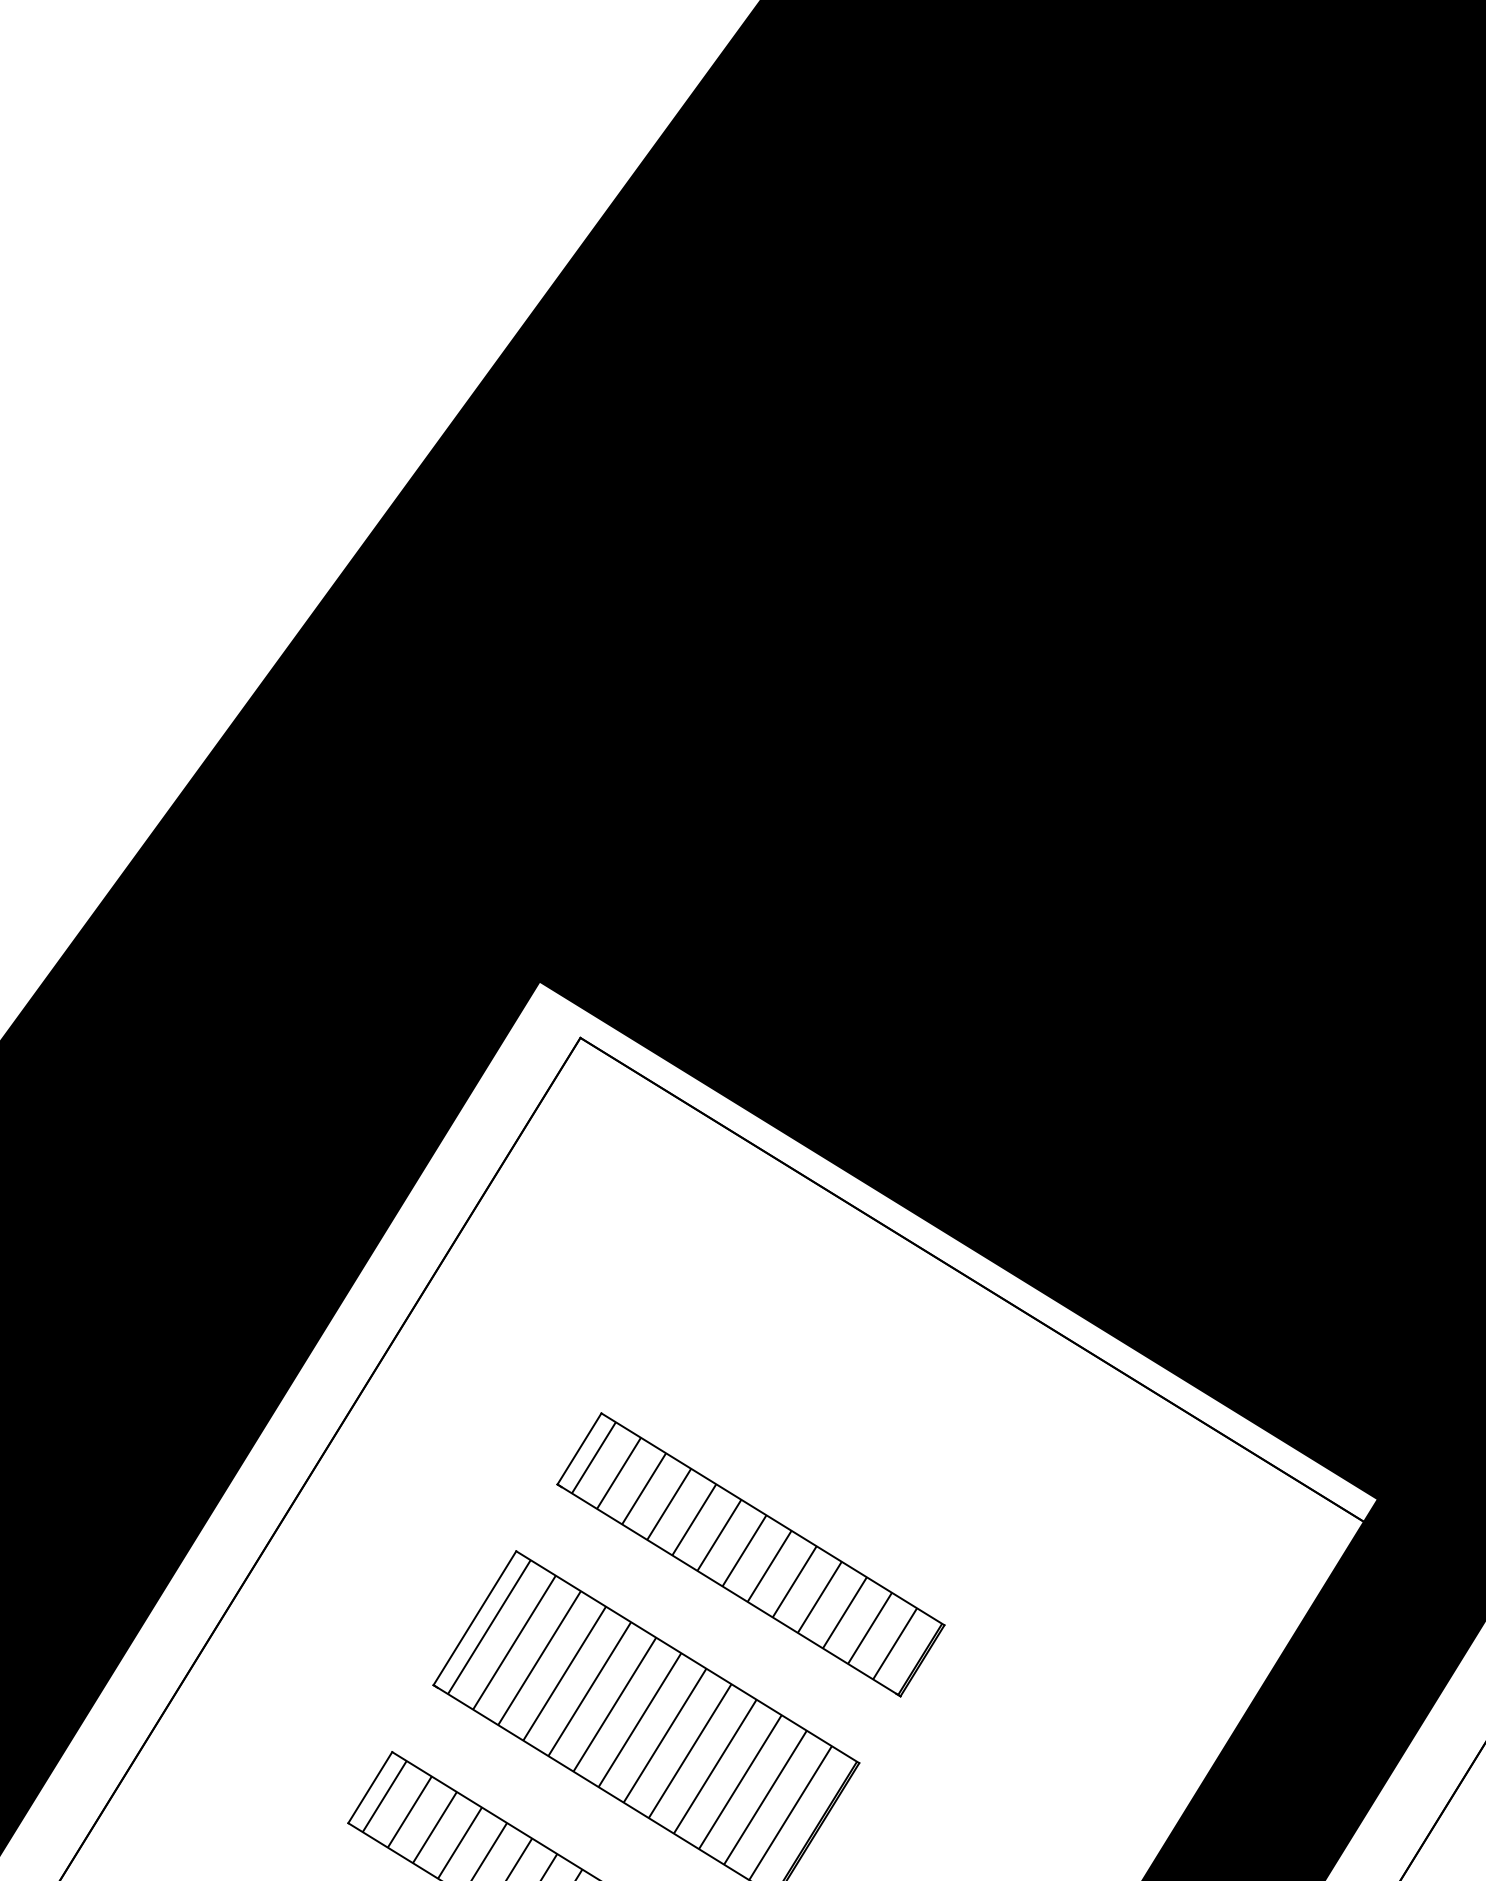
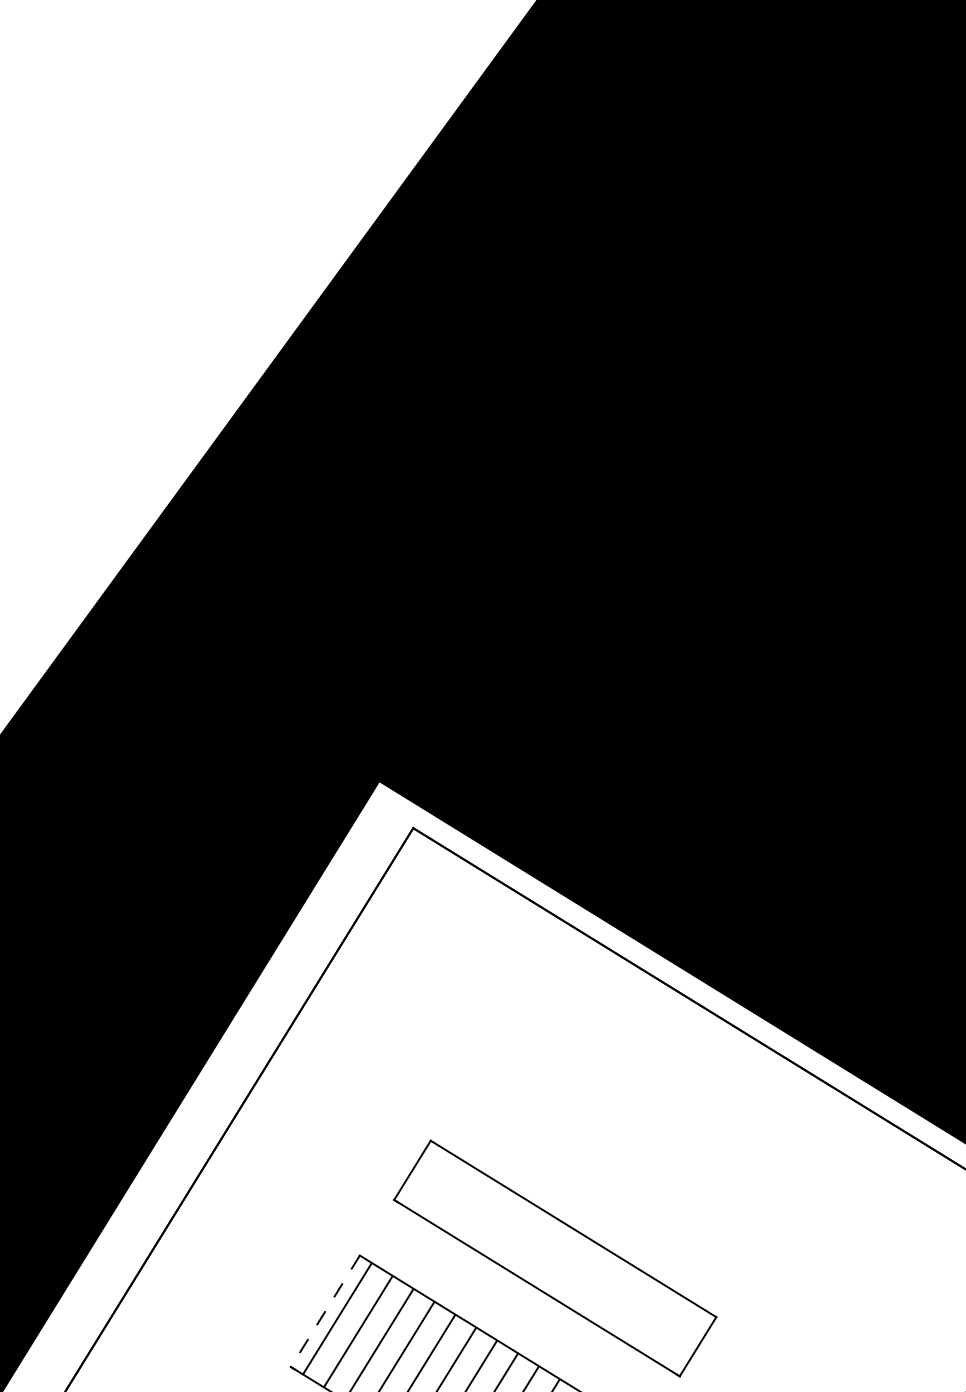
hatch: (756, 1558) -> (559, 1261), removed
line: (474, 1618) -> (325, 1311), solid -> dashed

